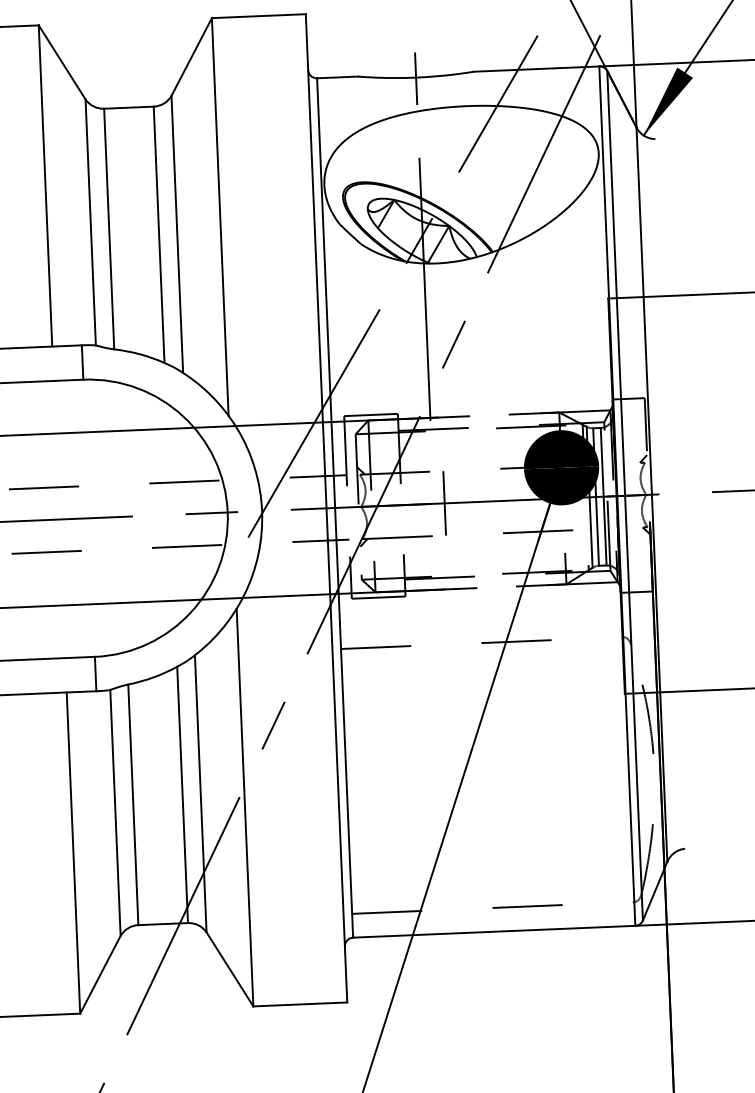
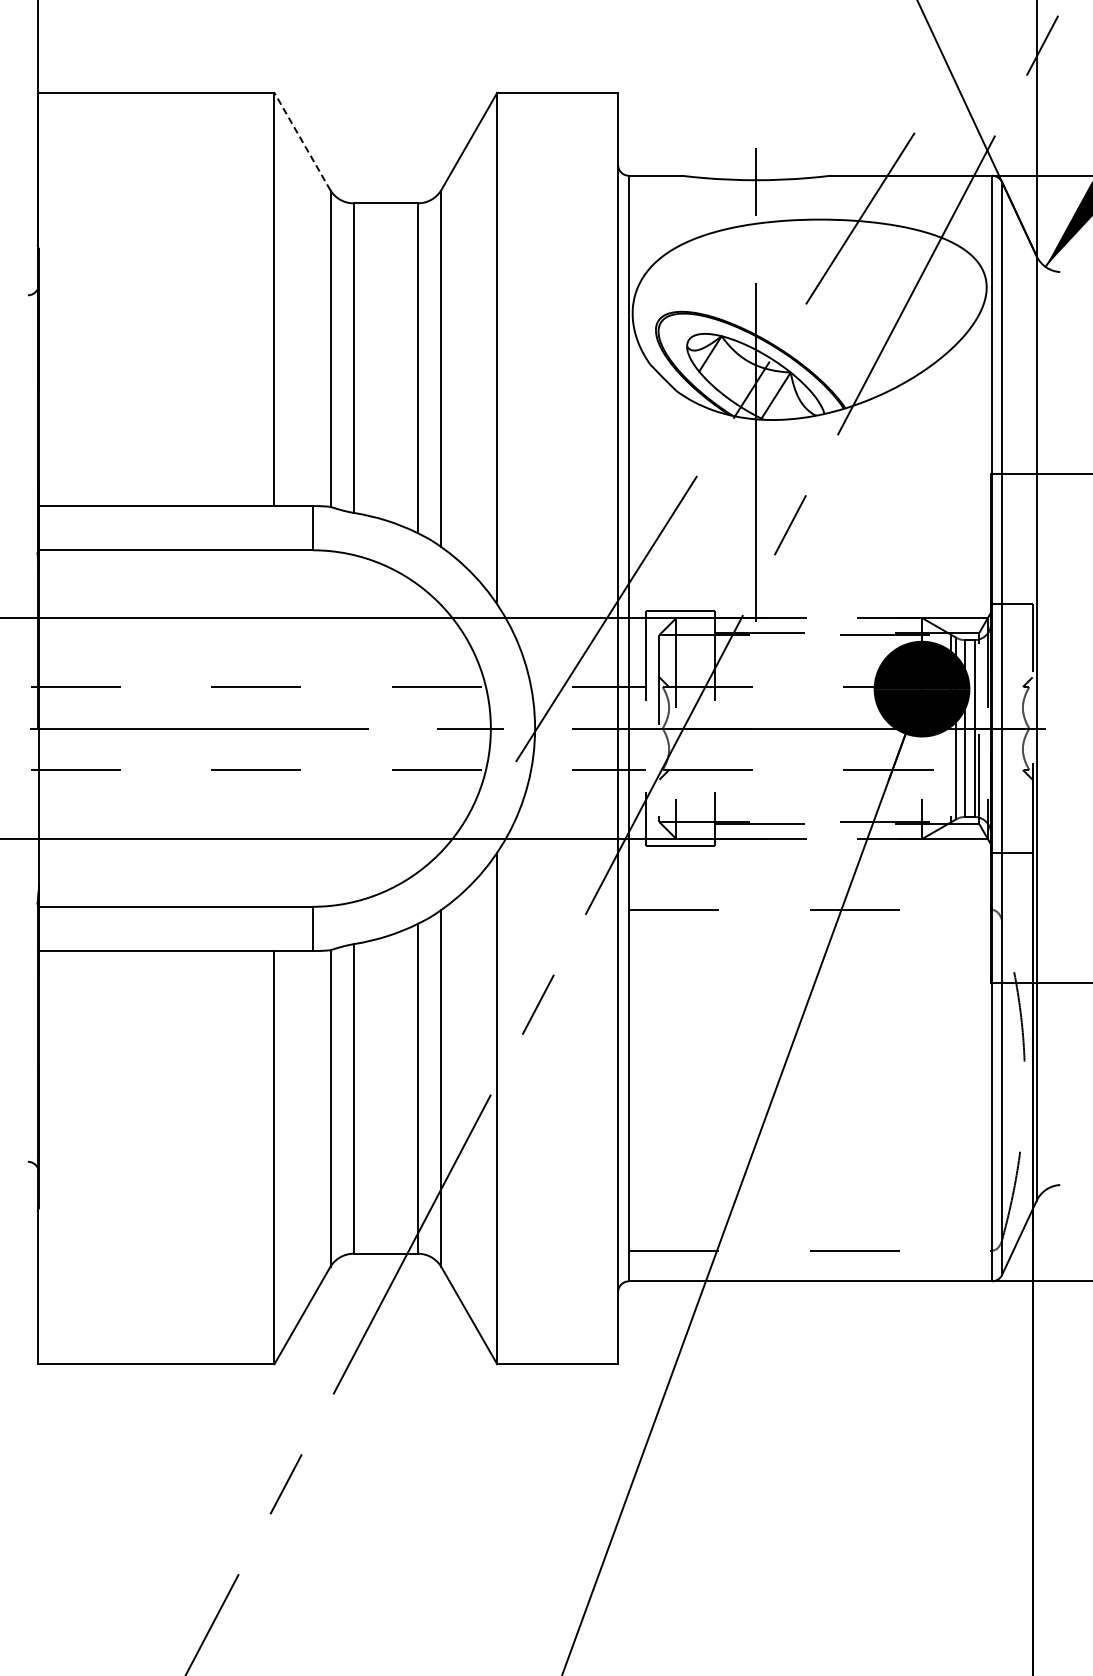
line: (62, 62) -> (302, 141), solid -> dashed
line: (445, 503) -> (770, 728), removed

